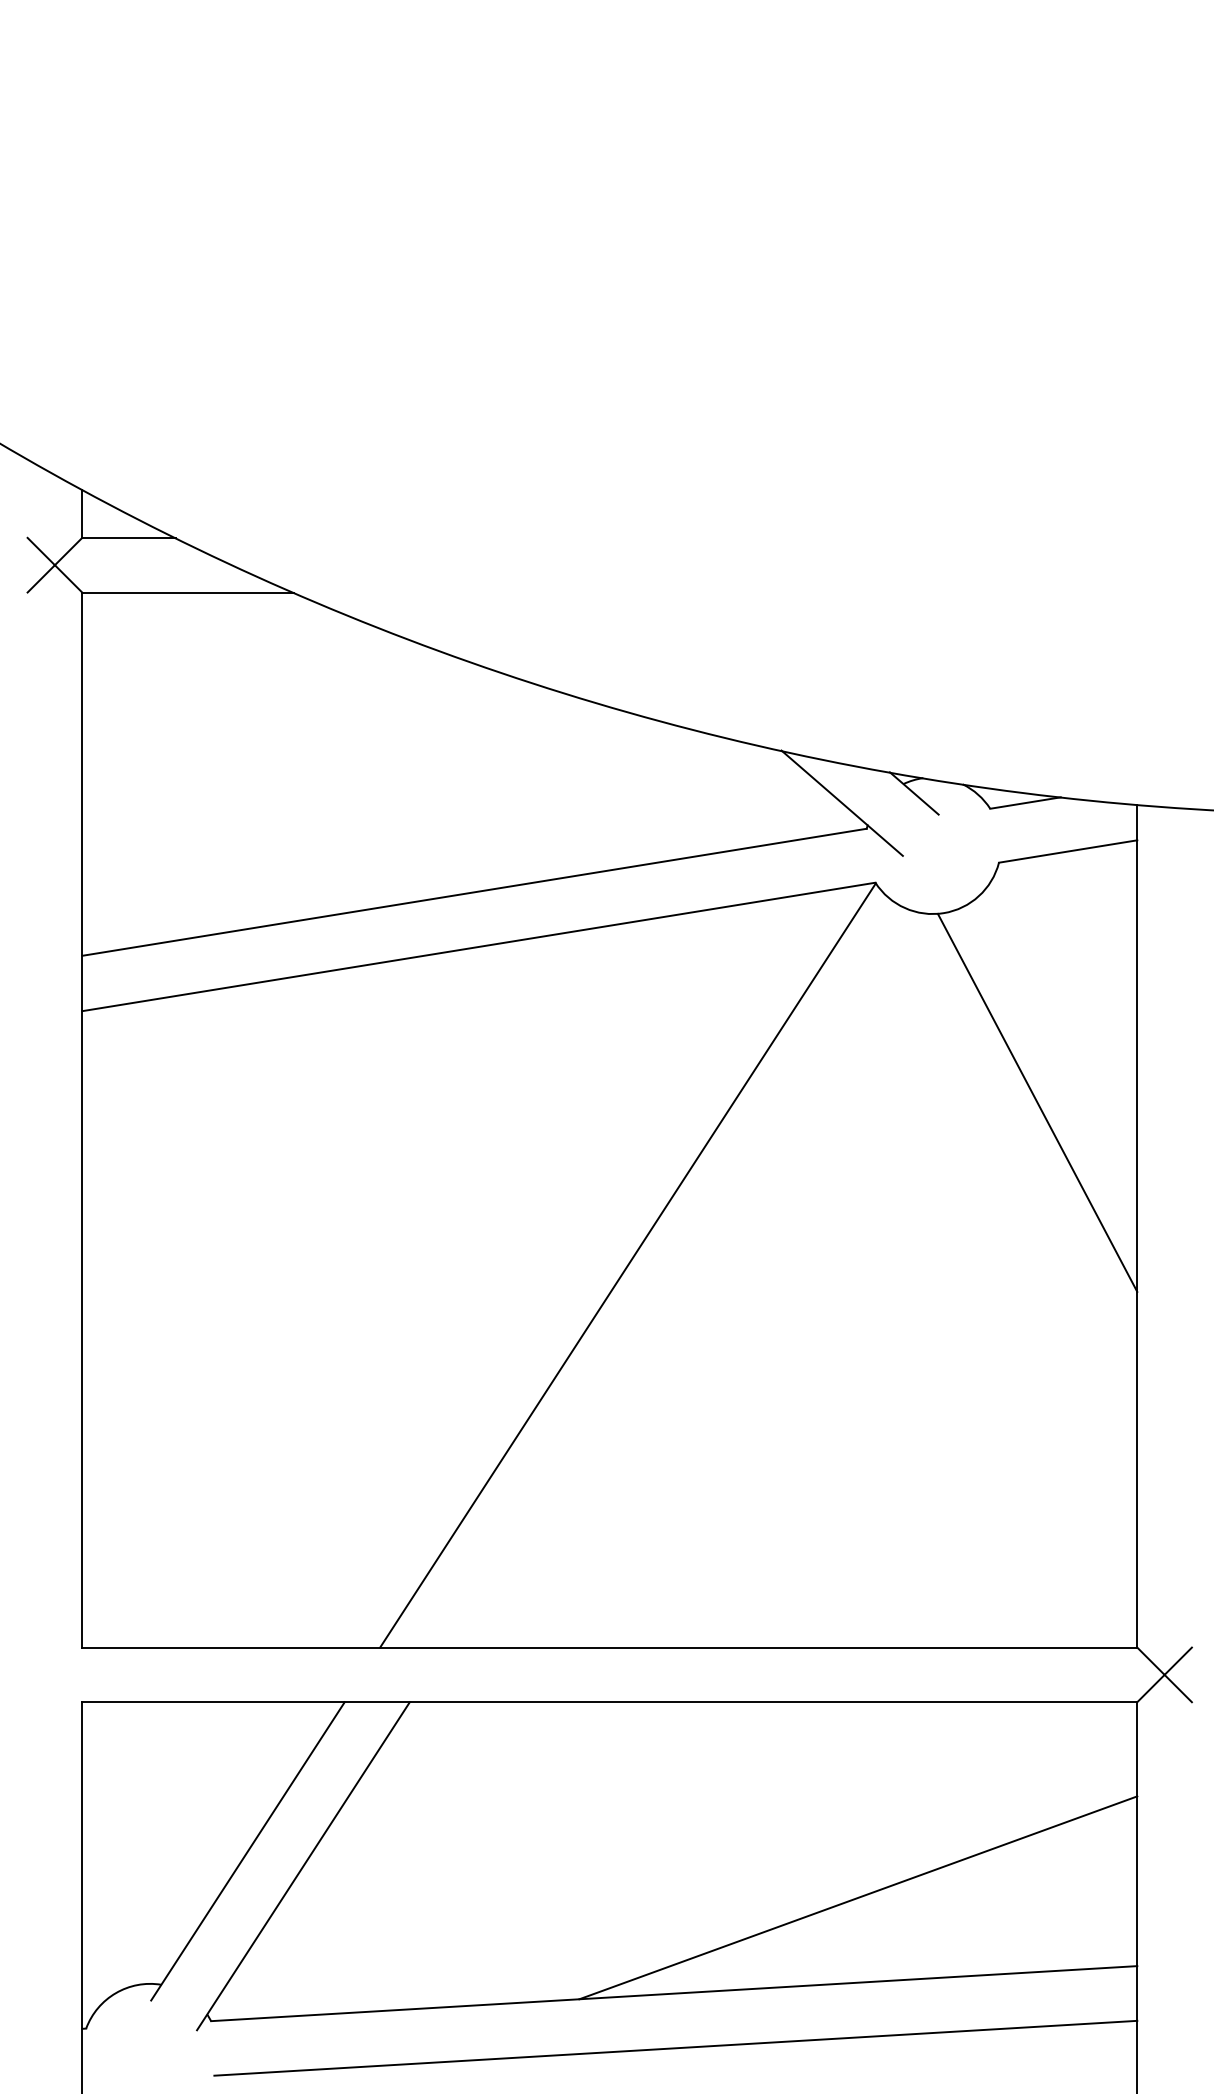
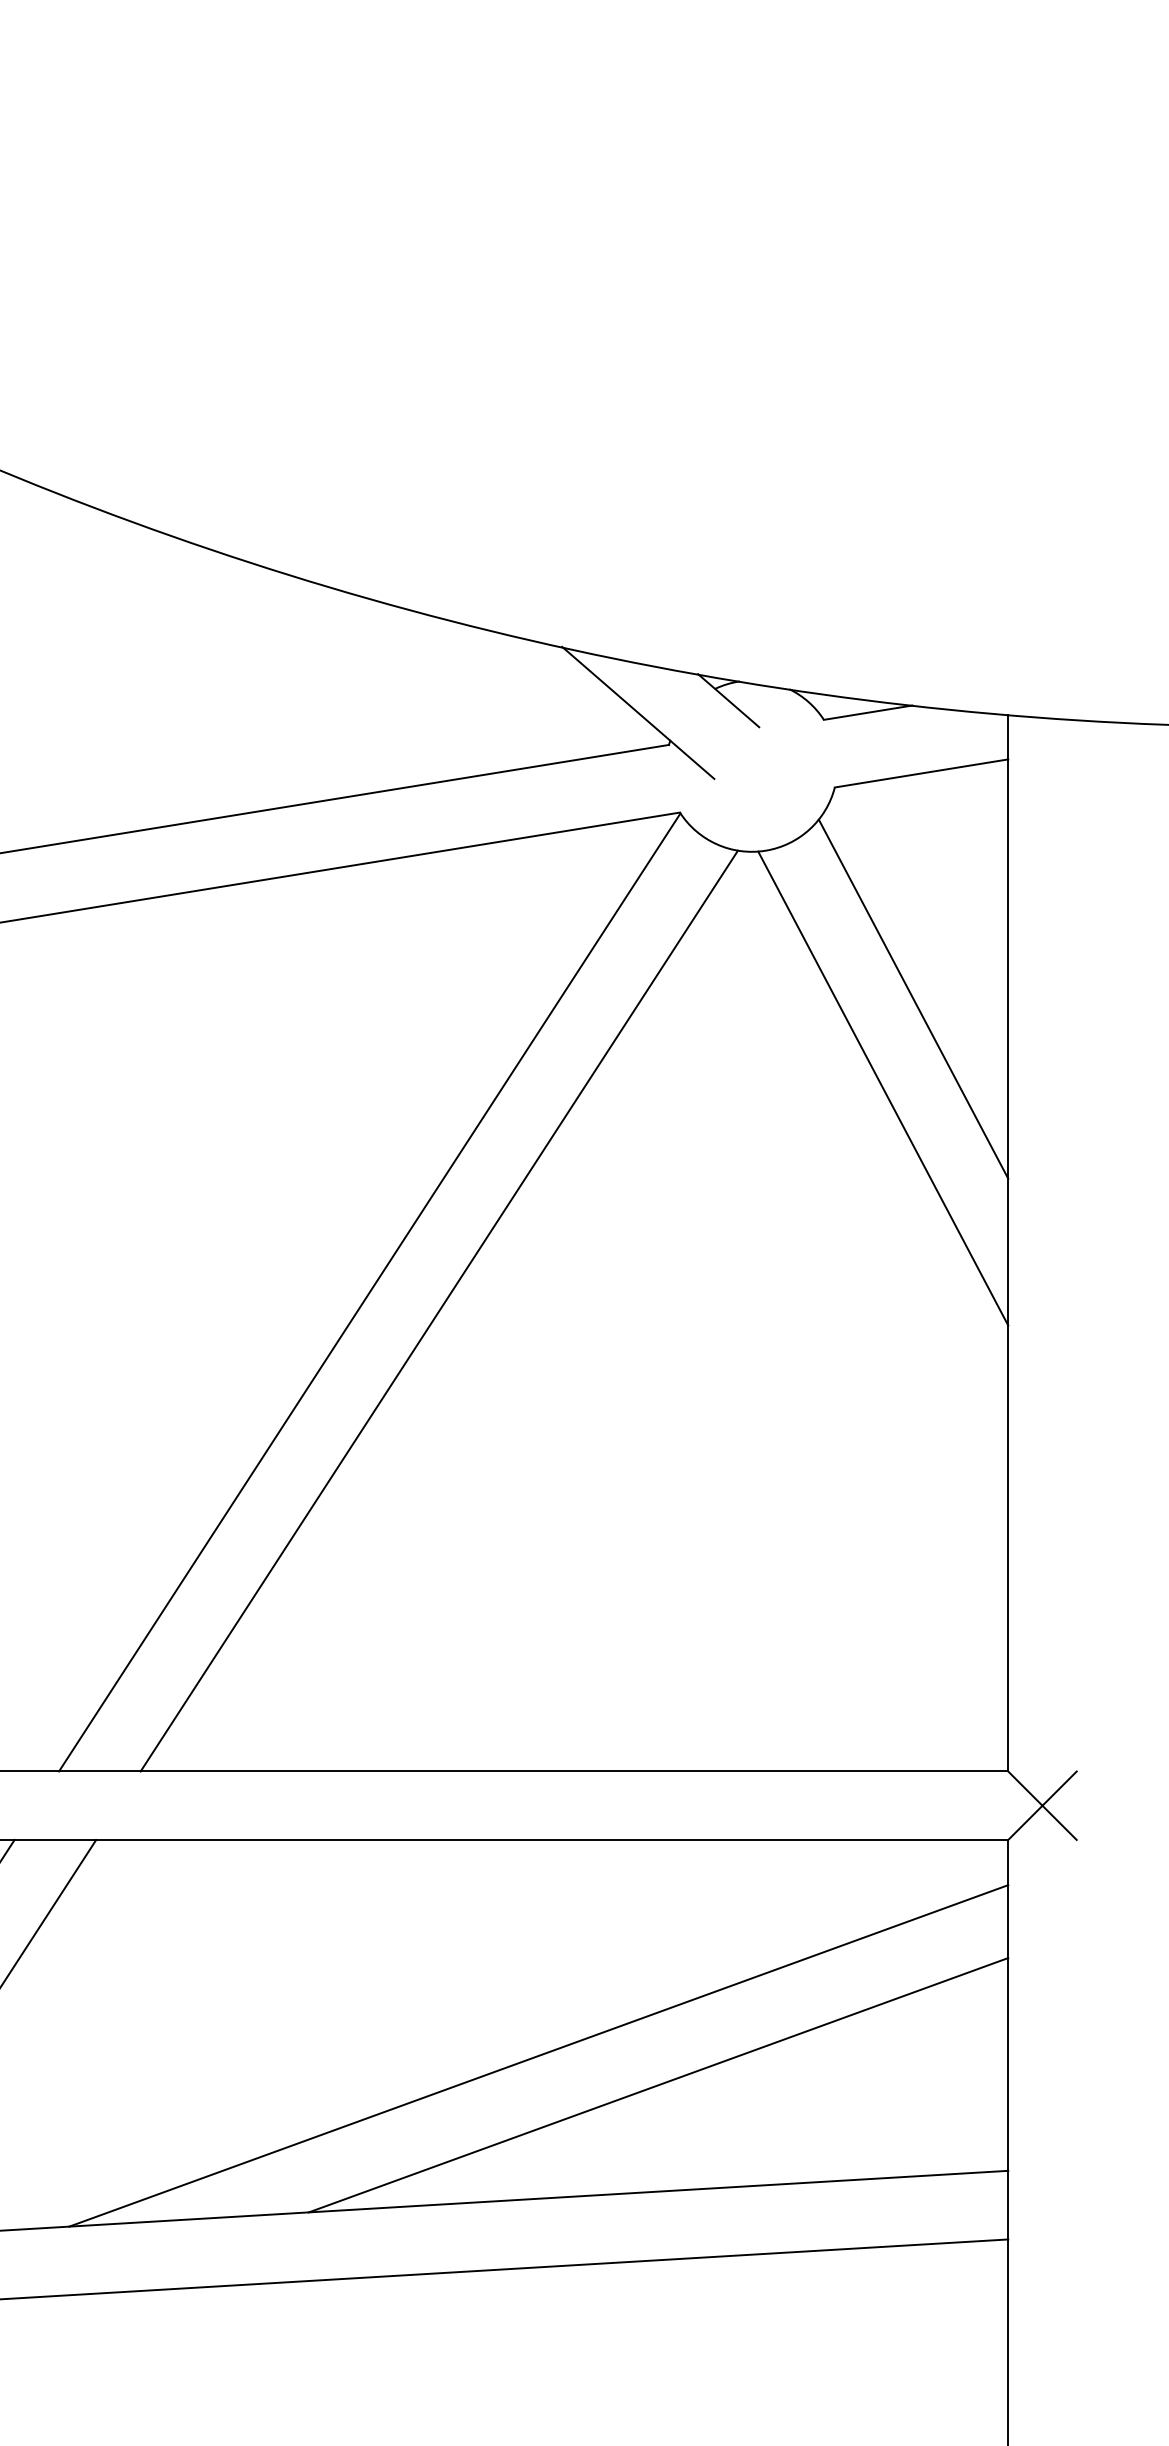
line: (1061, 1031) -> (913, 999), added
line: (683, 1280) -> (439, 1311), added
line: (762, 1874) -> (538, 2055), added

